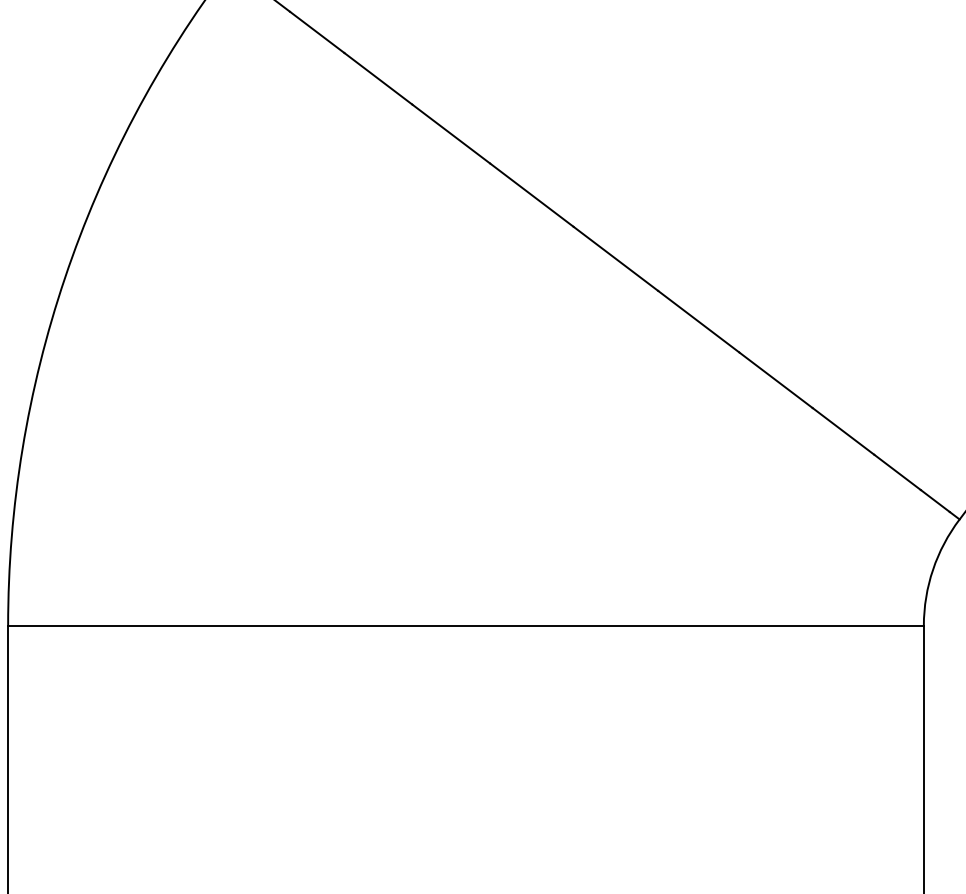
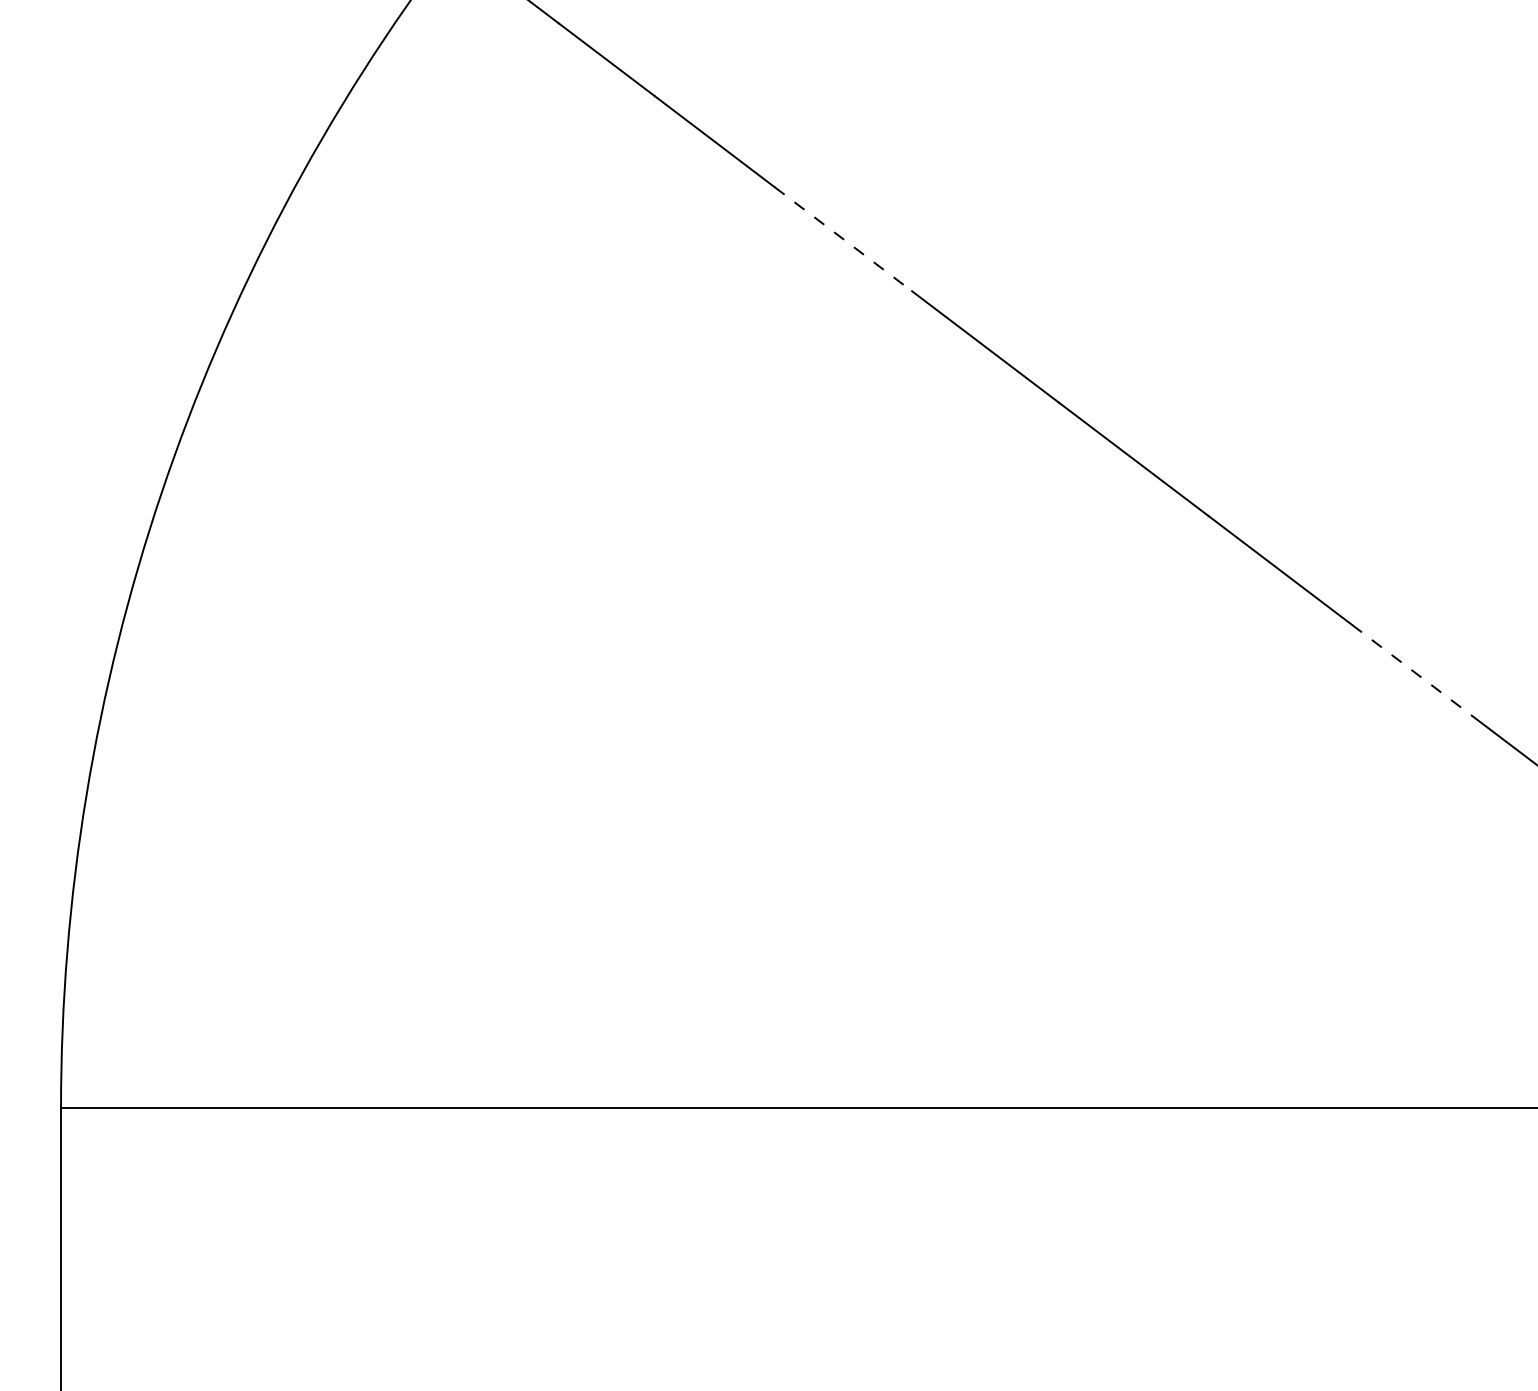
line: (451, 134) -> (843, 240), solid -> dashed
line: (776, 380) -> (1417, 674), solid -> dashed

